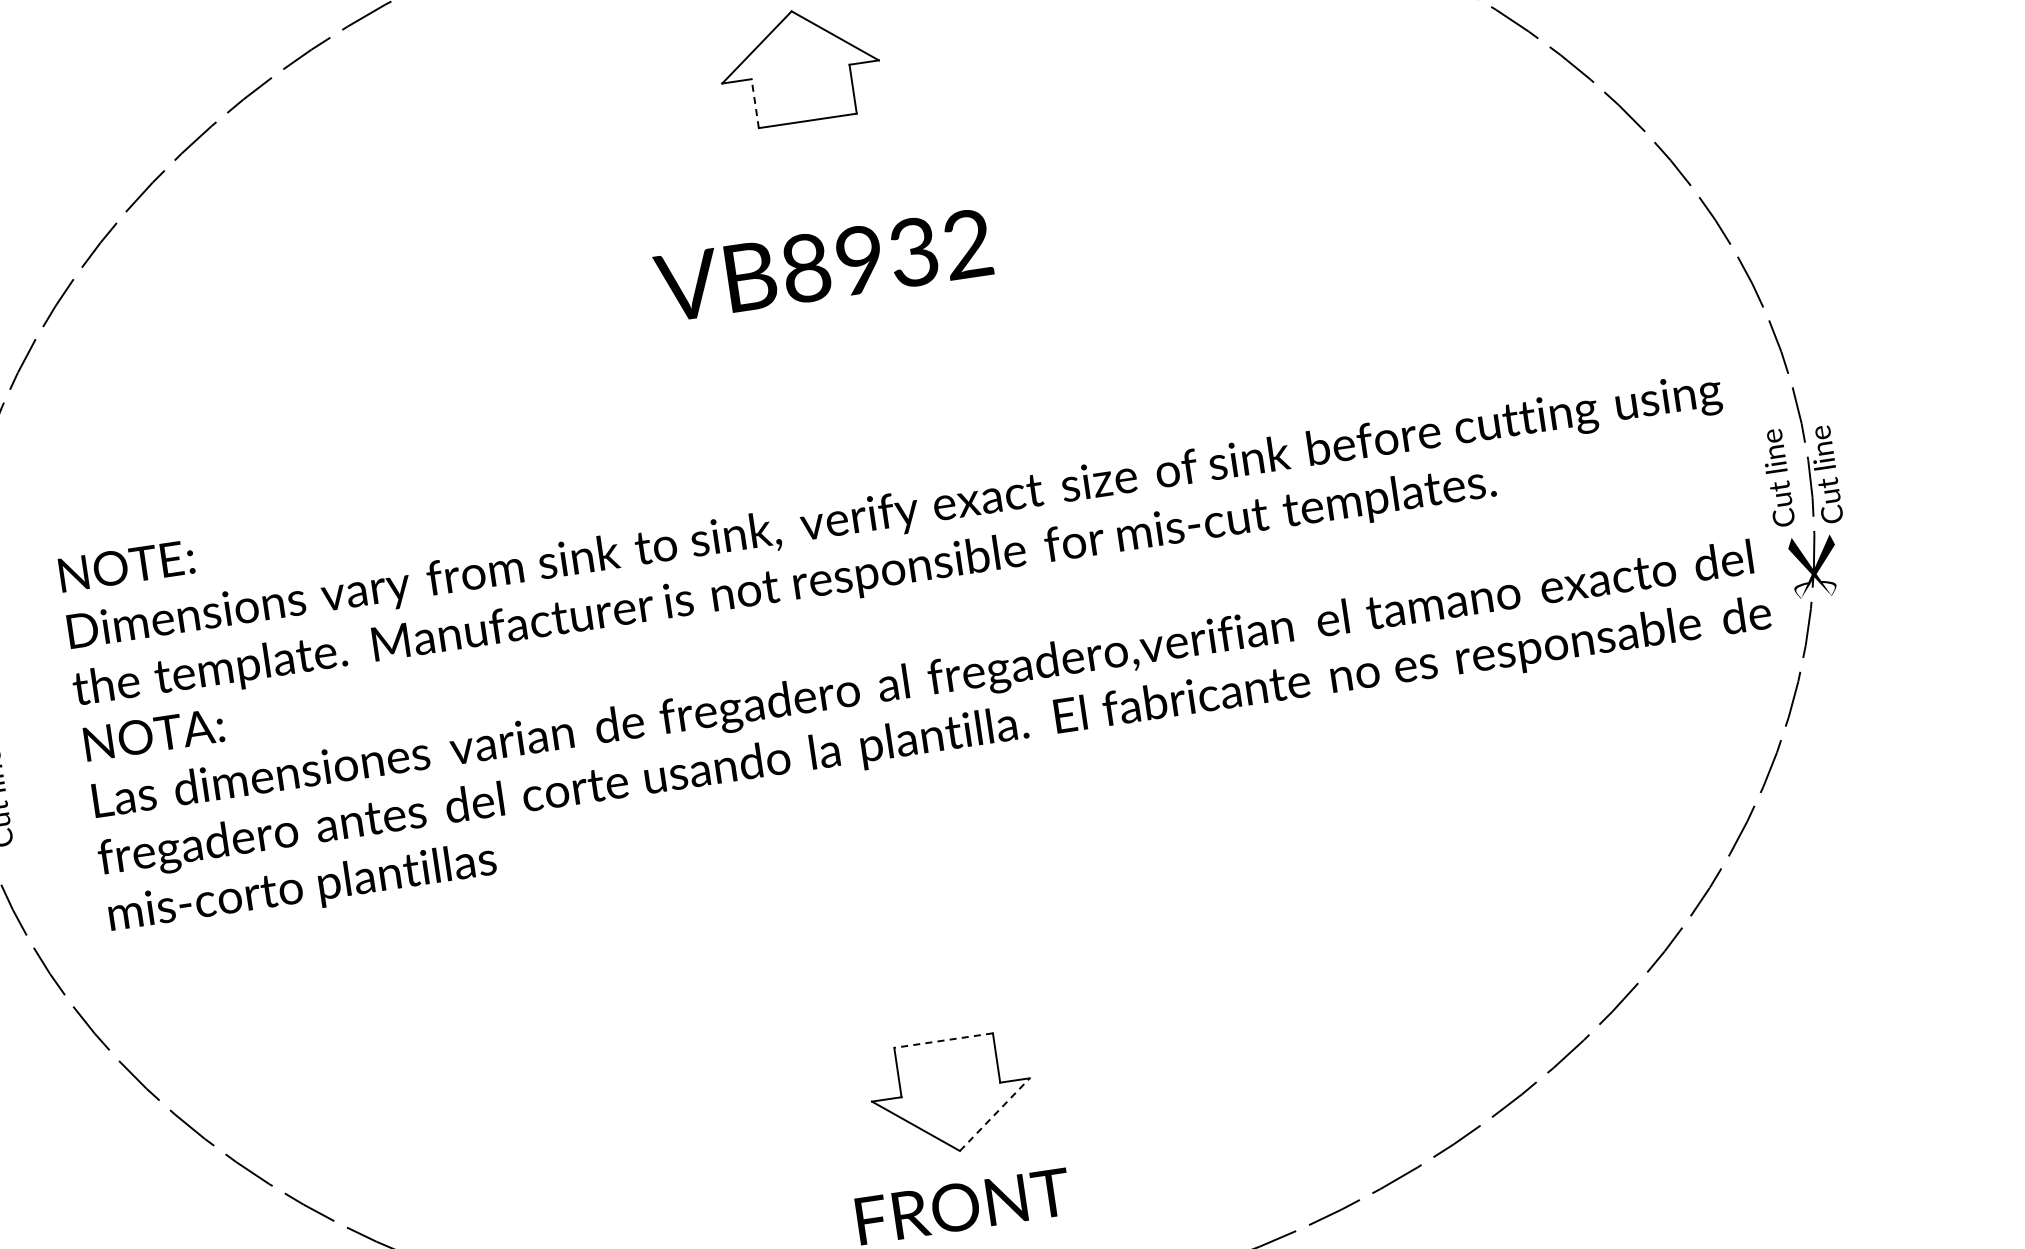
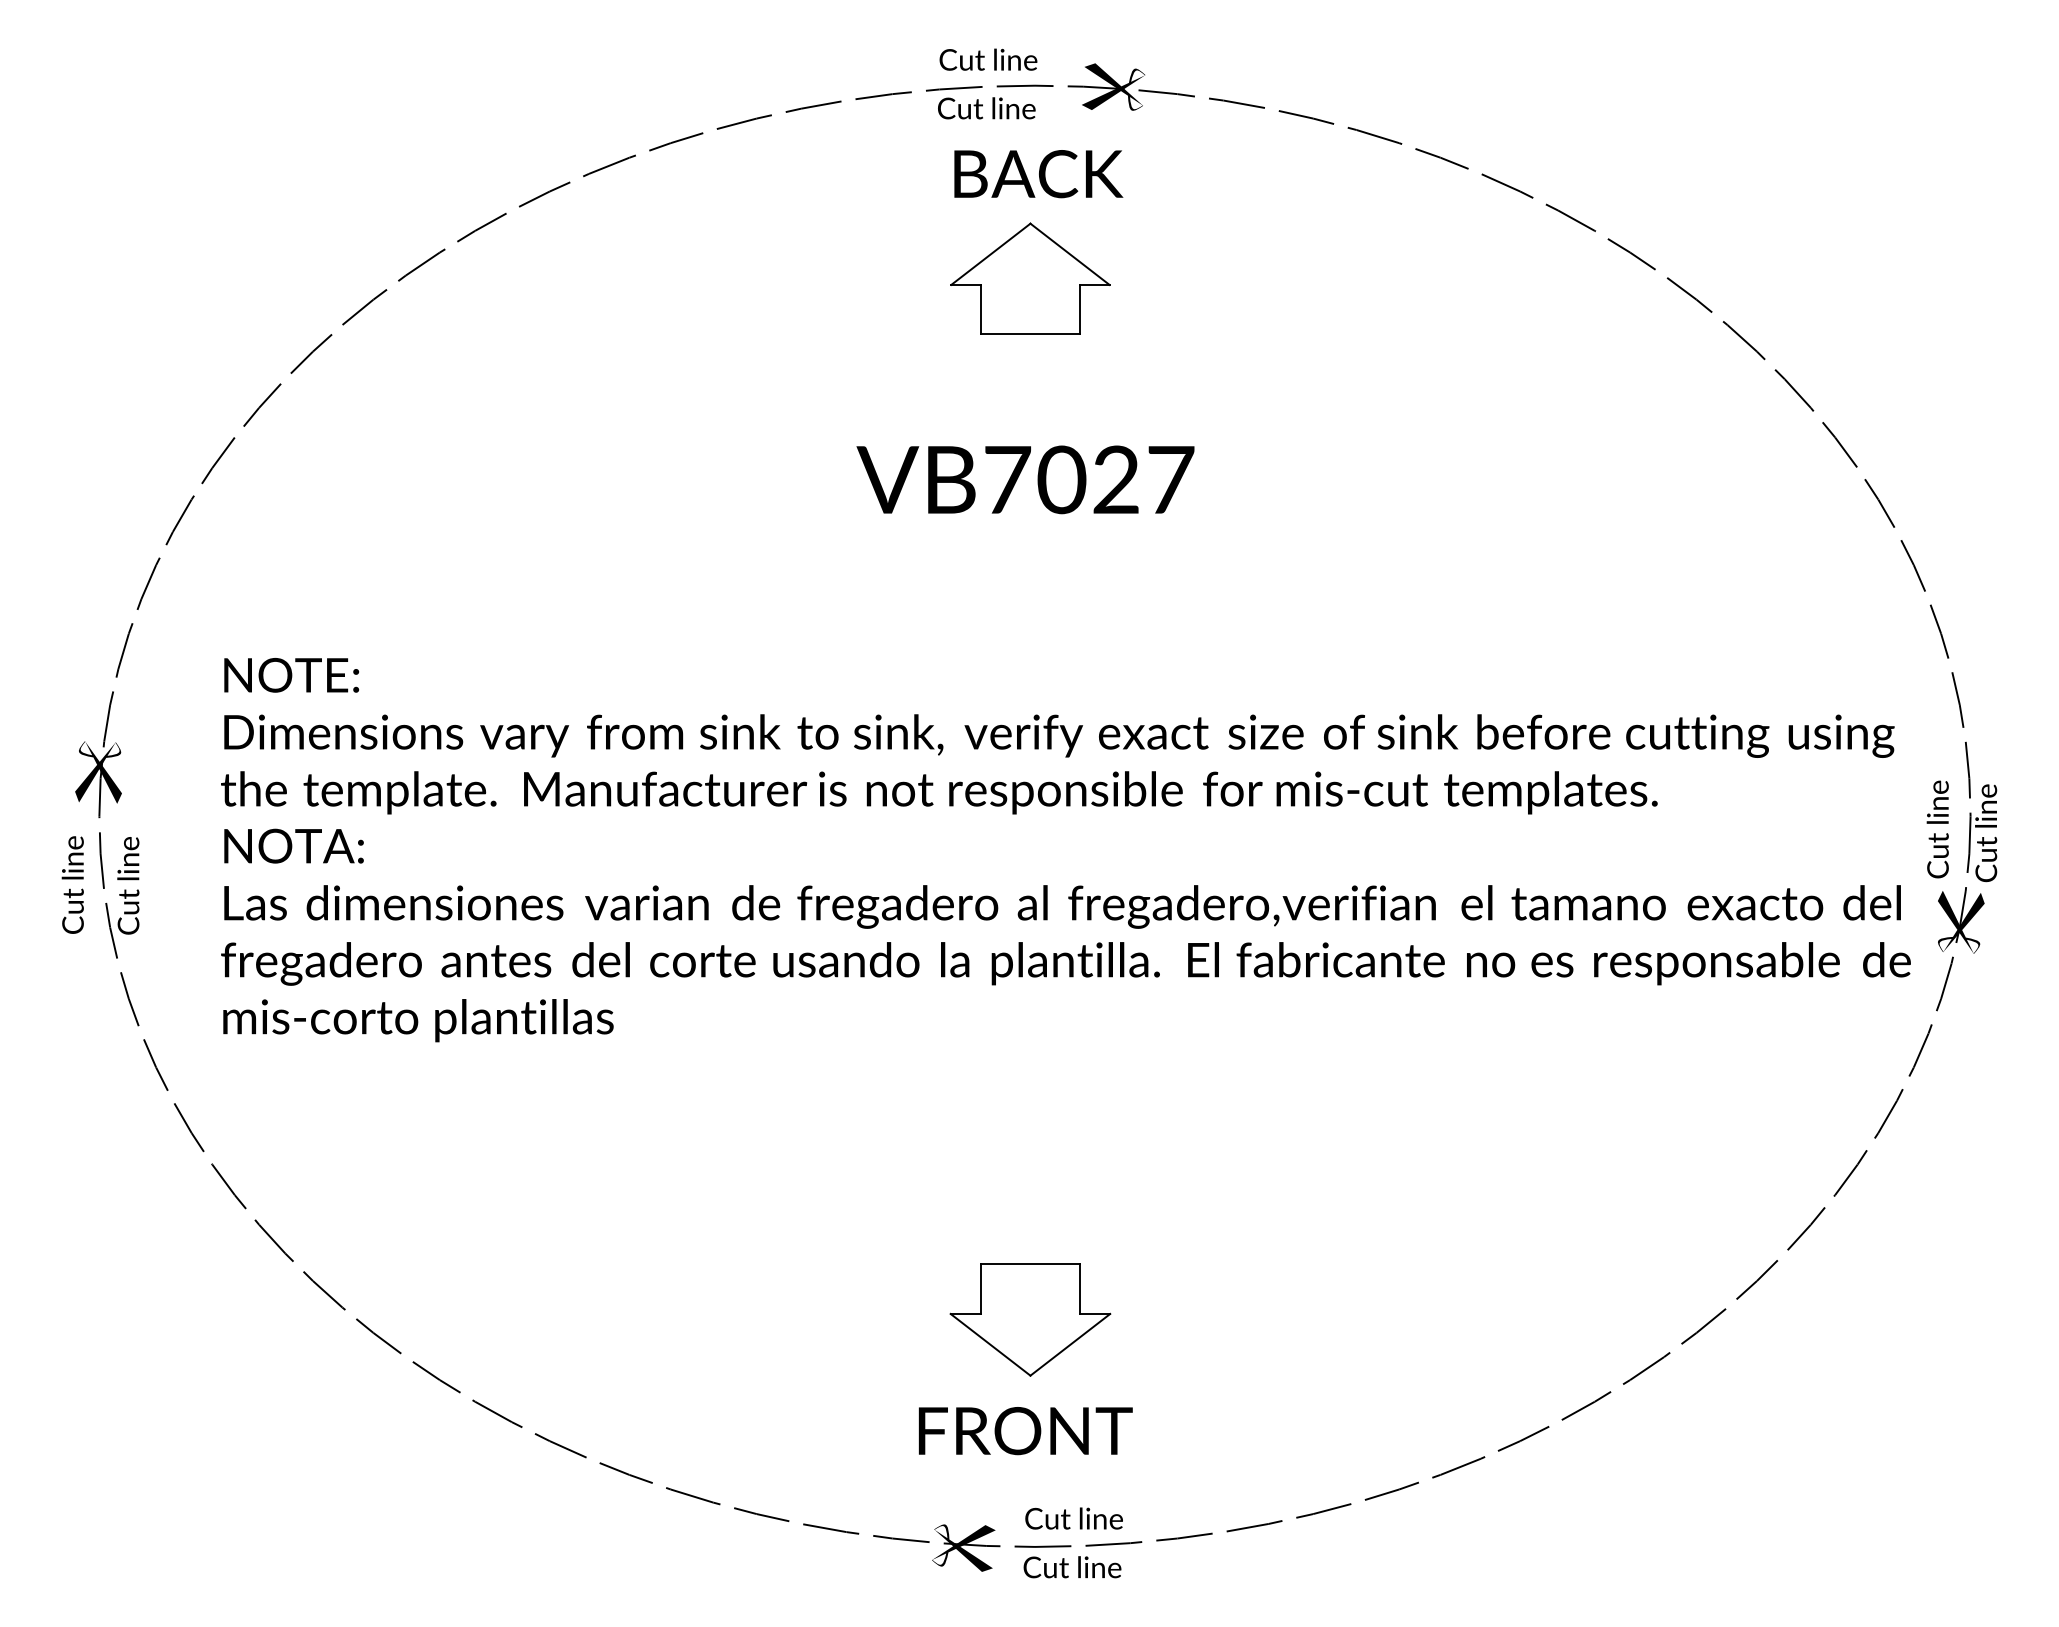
line: (754, 103) -> (980, 309), dashed -> solid
text: (887, 255) -> (1089, 479), VB8932 -> VB7027
line: (943, 1040) -> (1030, 1264), dashed -> solid
line: (994, 1114) -> (1070, 1344), dashed -> solid

